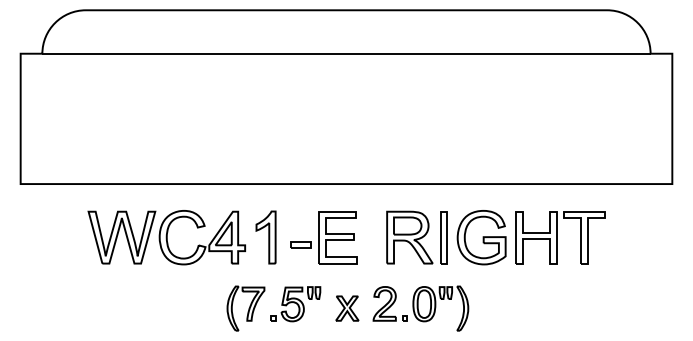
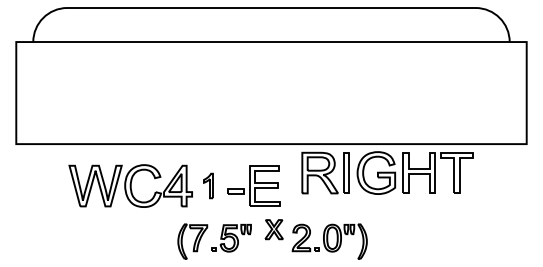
part: (266, 236) -> (208, 185), size x0.6
part: (495, 236) -> (387, 172), moved
part: (346, 308) -> (273, 229), moved

